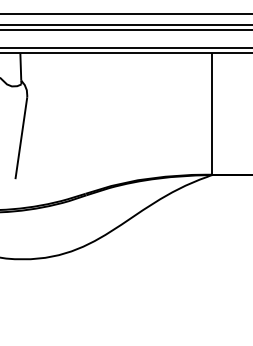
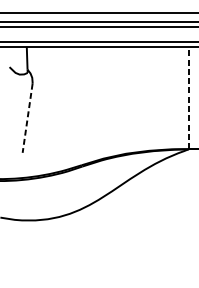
line: (212, 114) -> (188, 98), solid -> dashed
line: (21, 138) -> (27, 118), solid -> dashed

